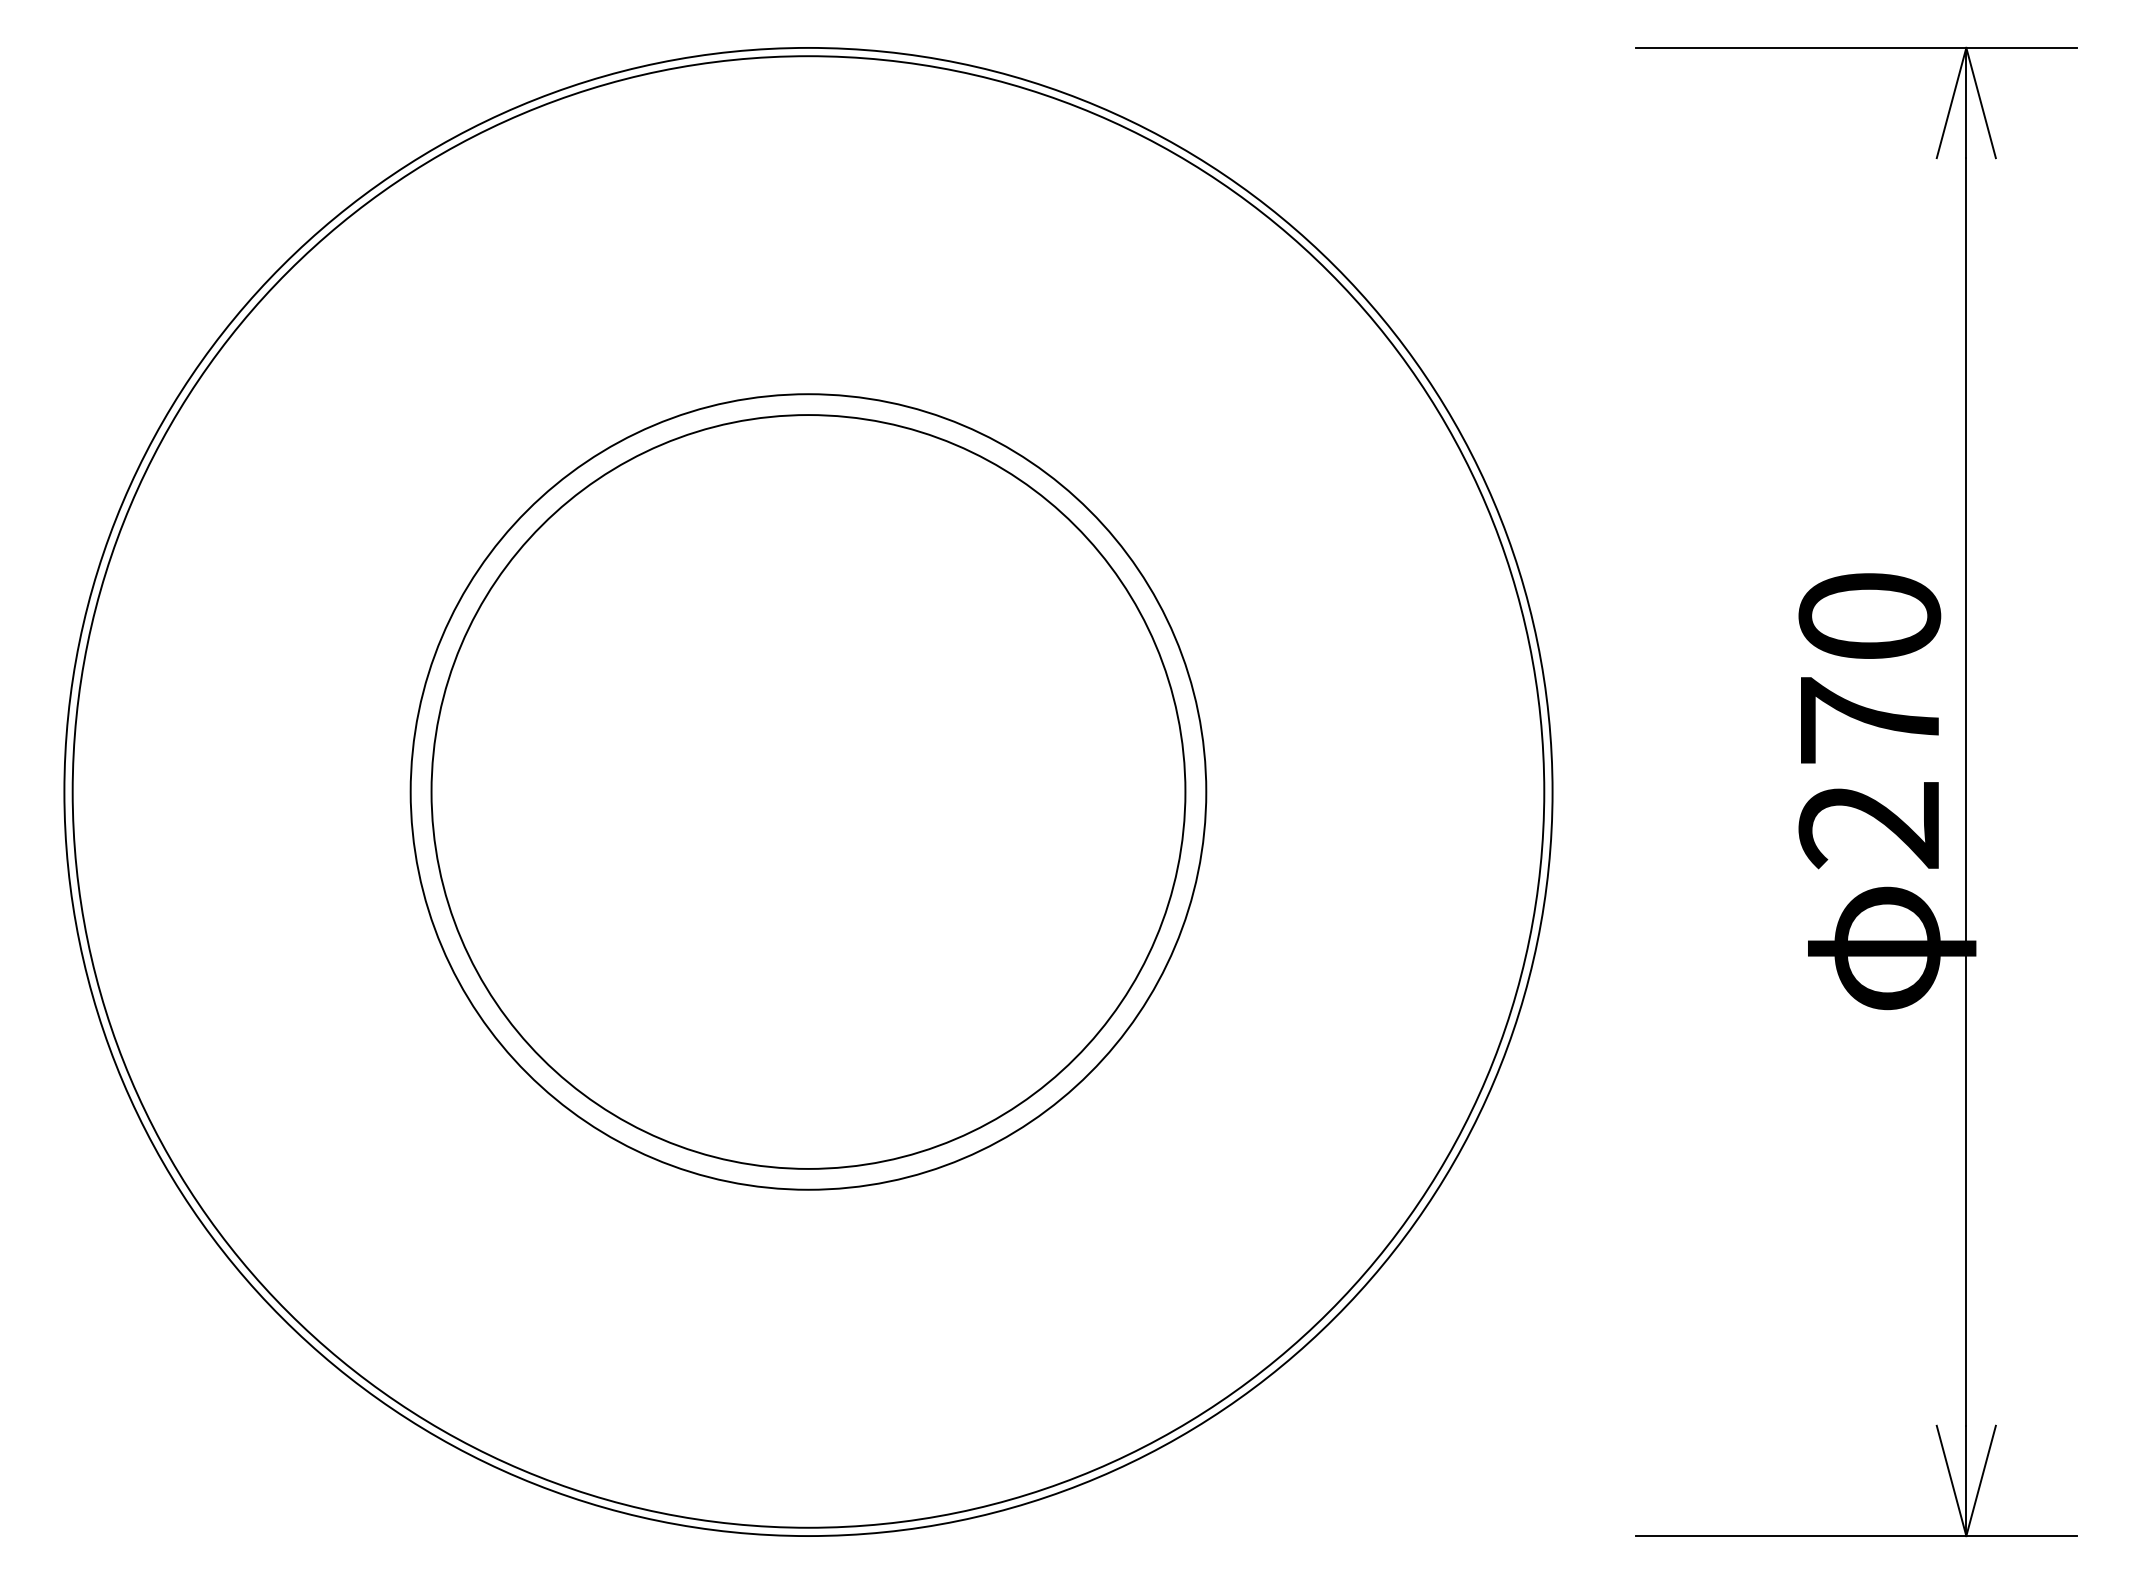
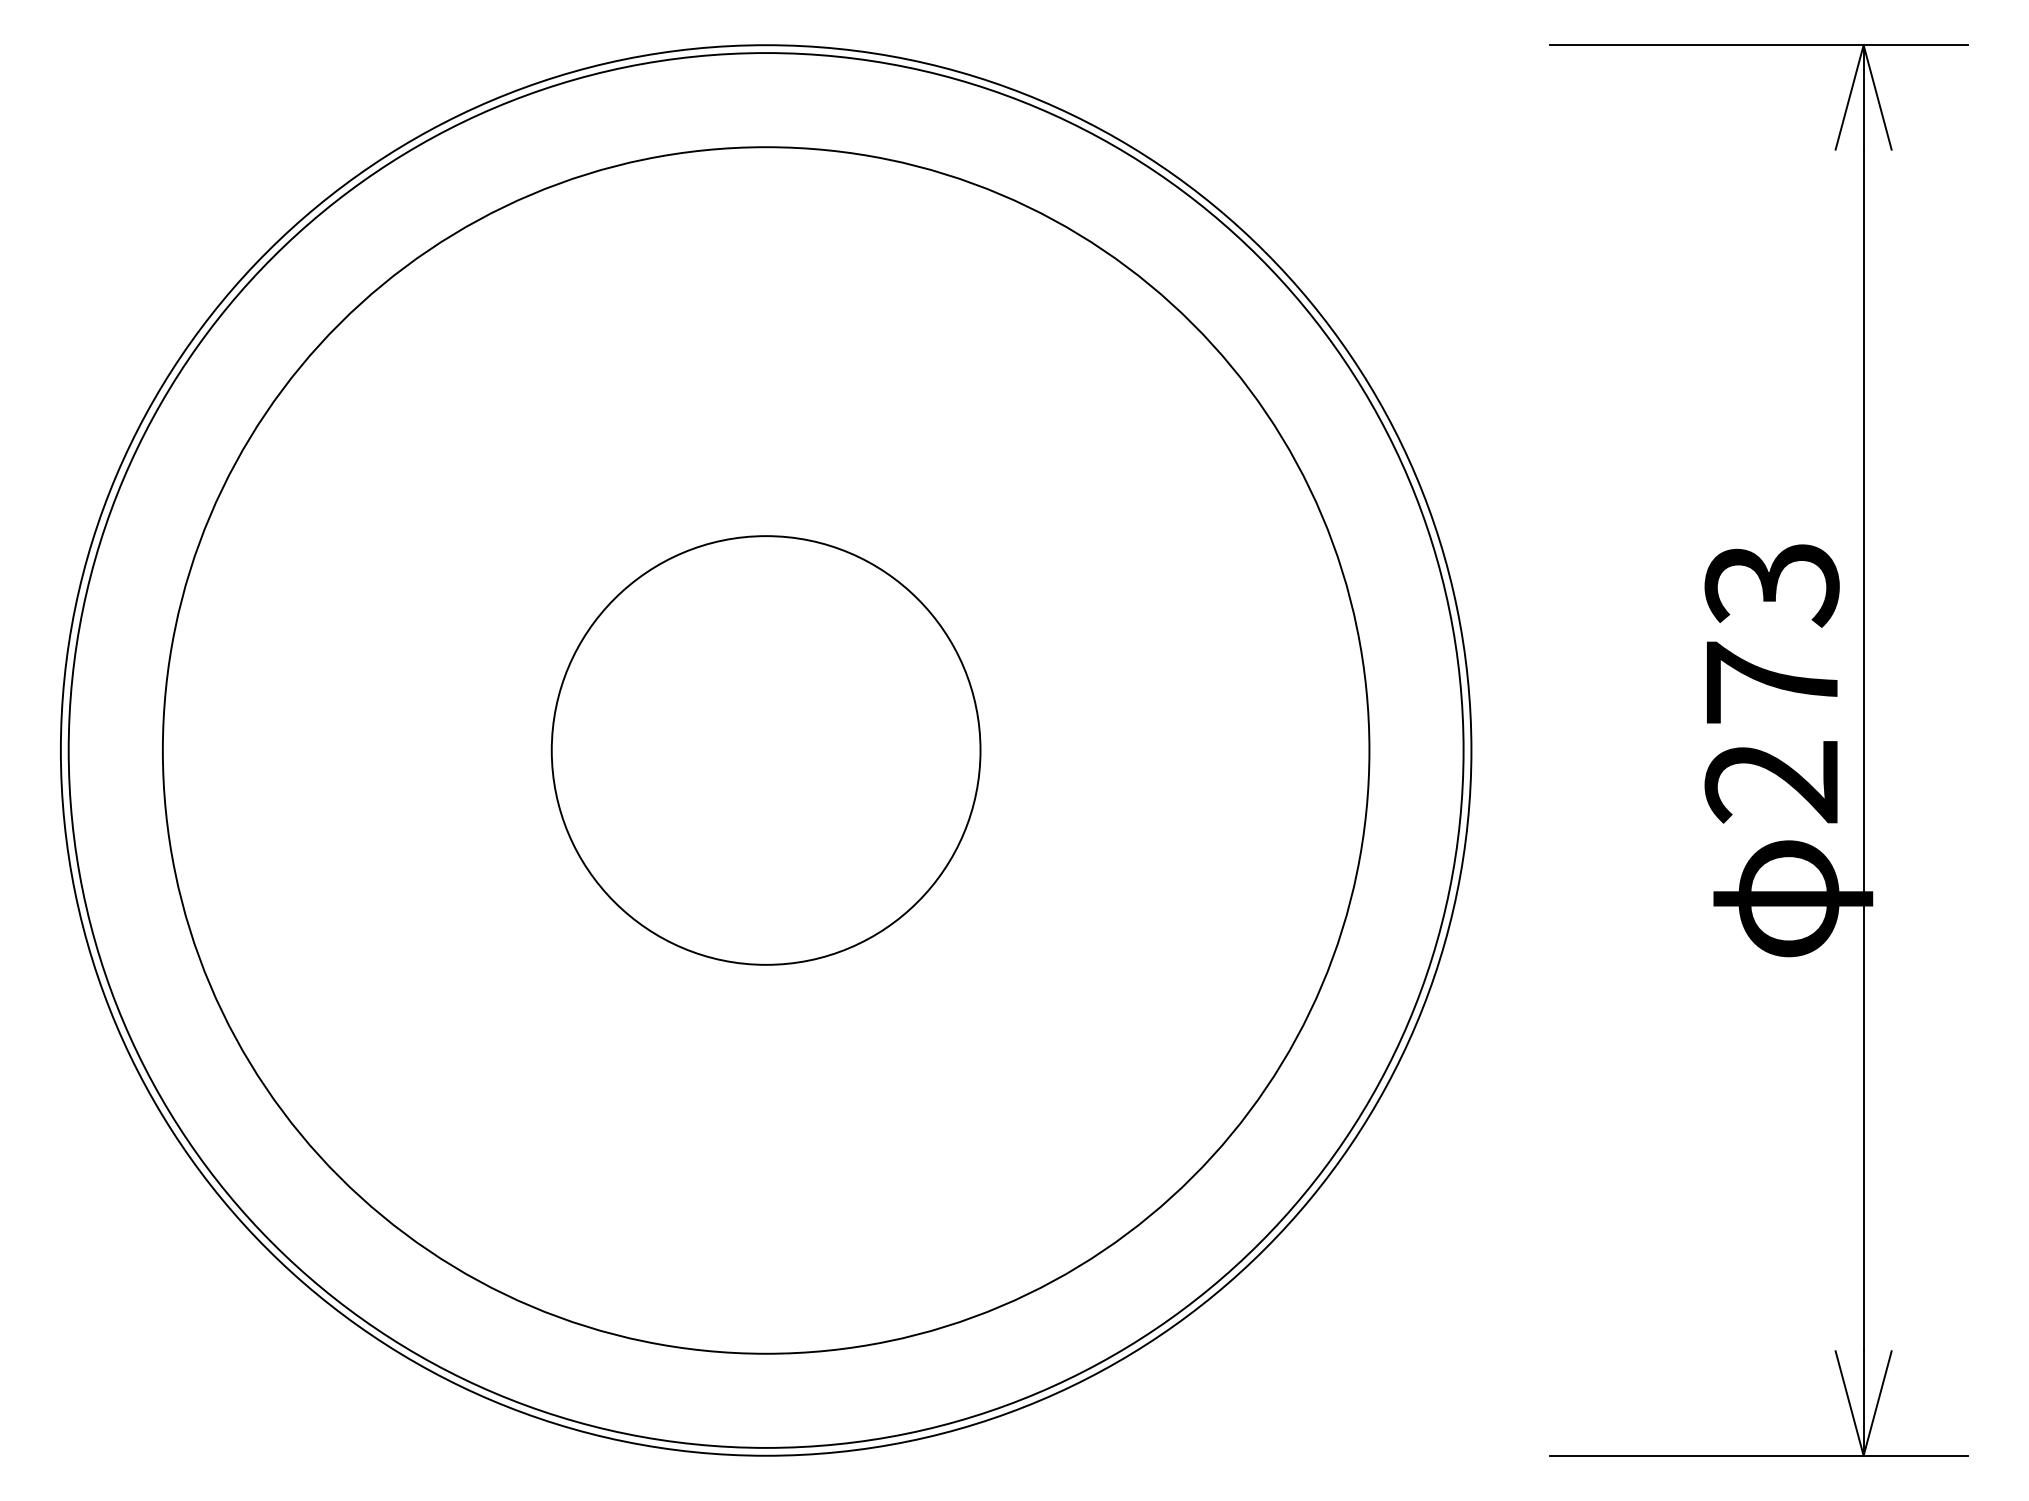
text: (1869, 617) -> (1771, 585), 270 -> 273
circle: (807, 792) -> (765, 750), size x0.6
circle: (808, 792) -> (766, 750), size x1.6

